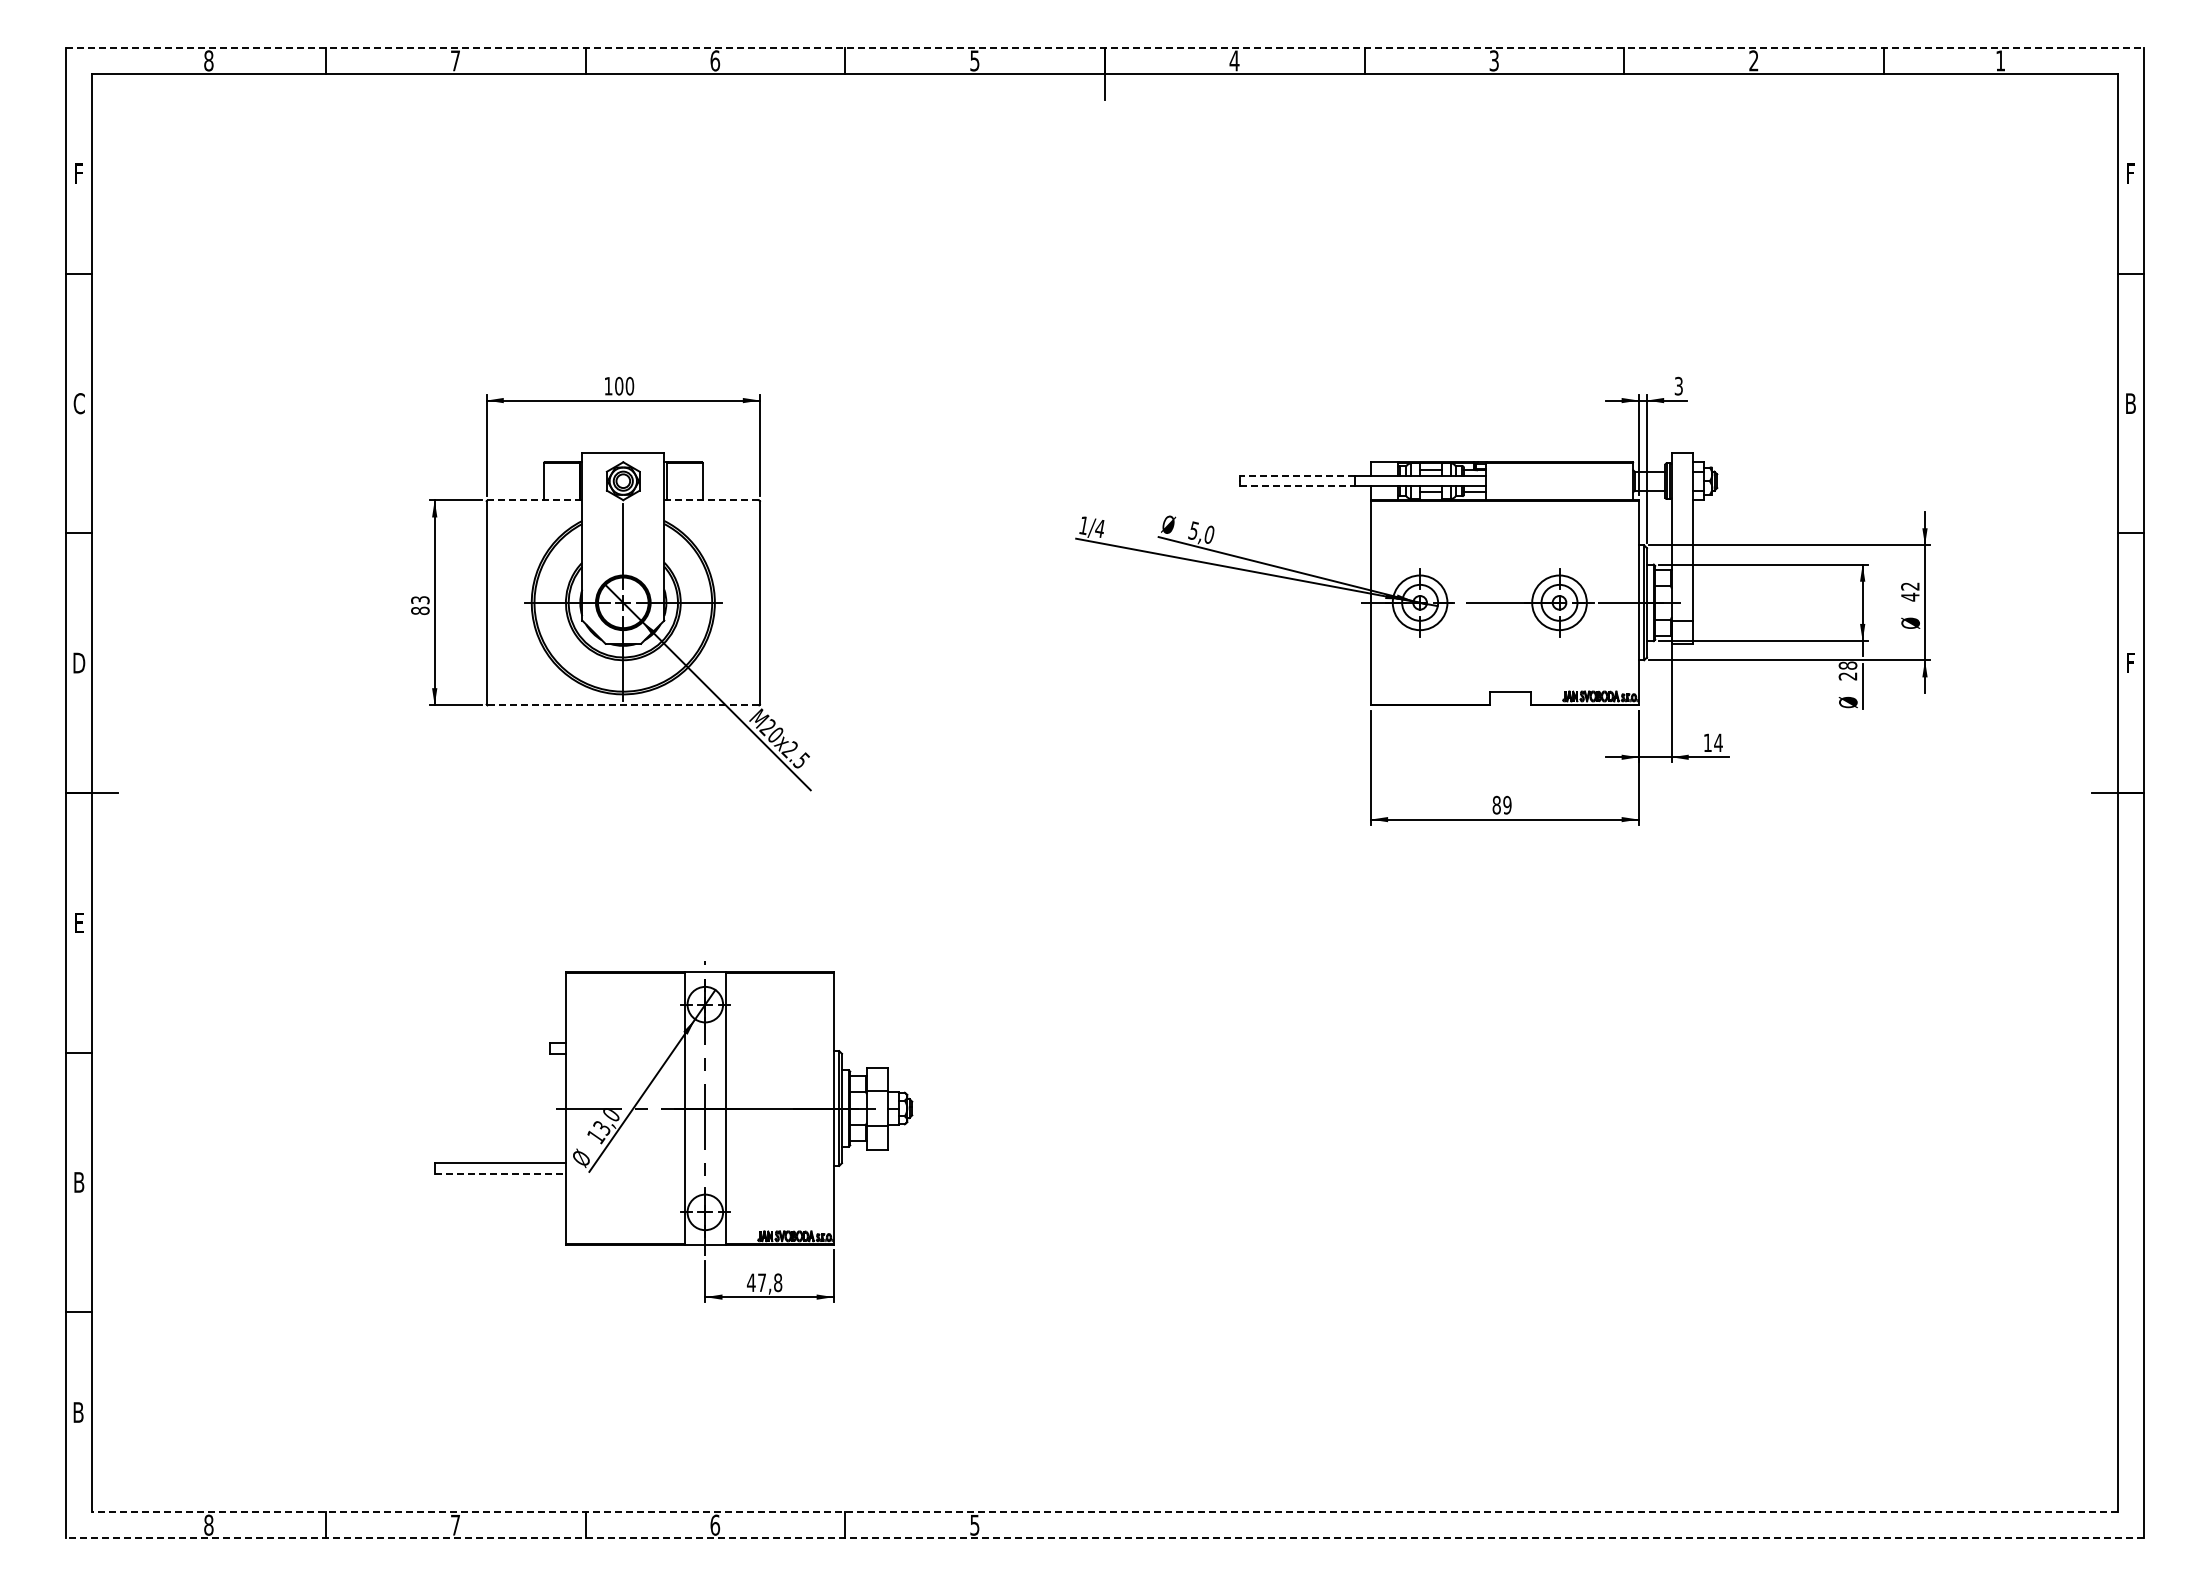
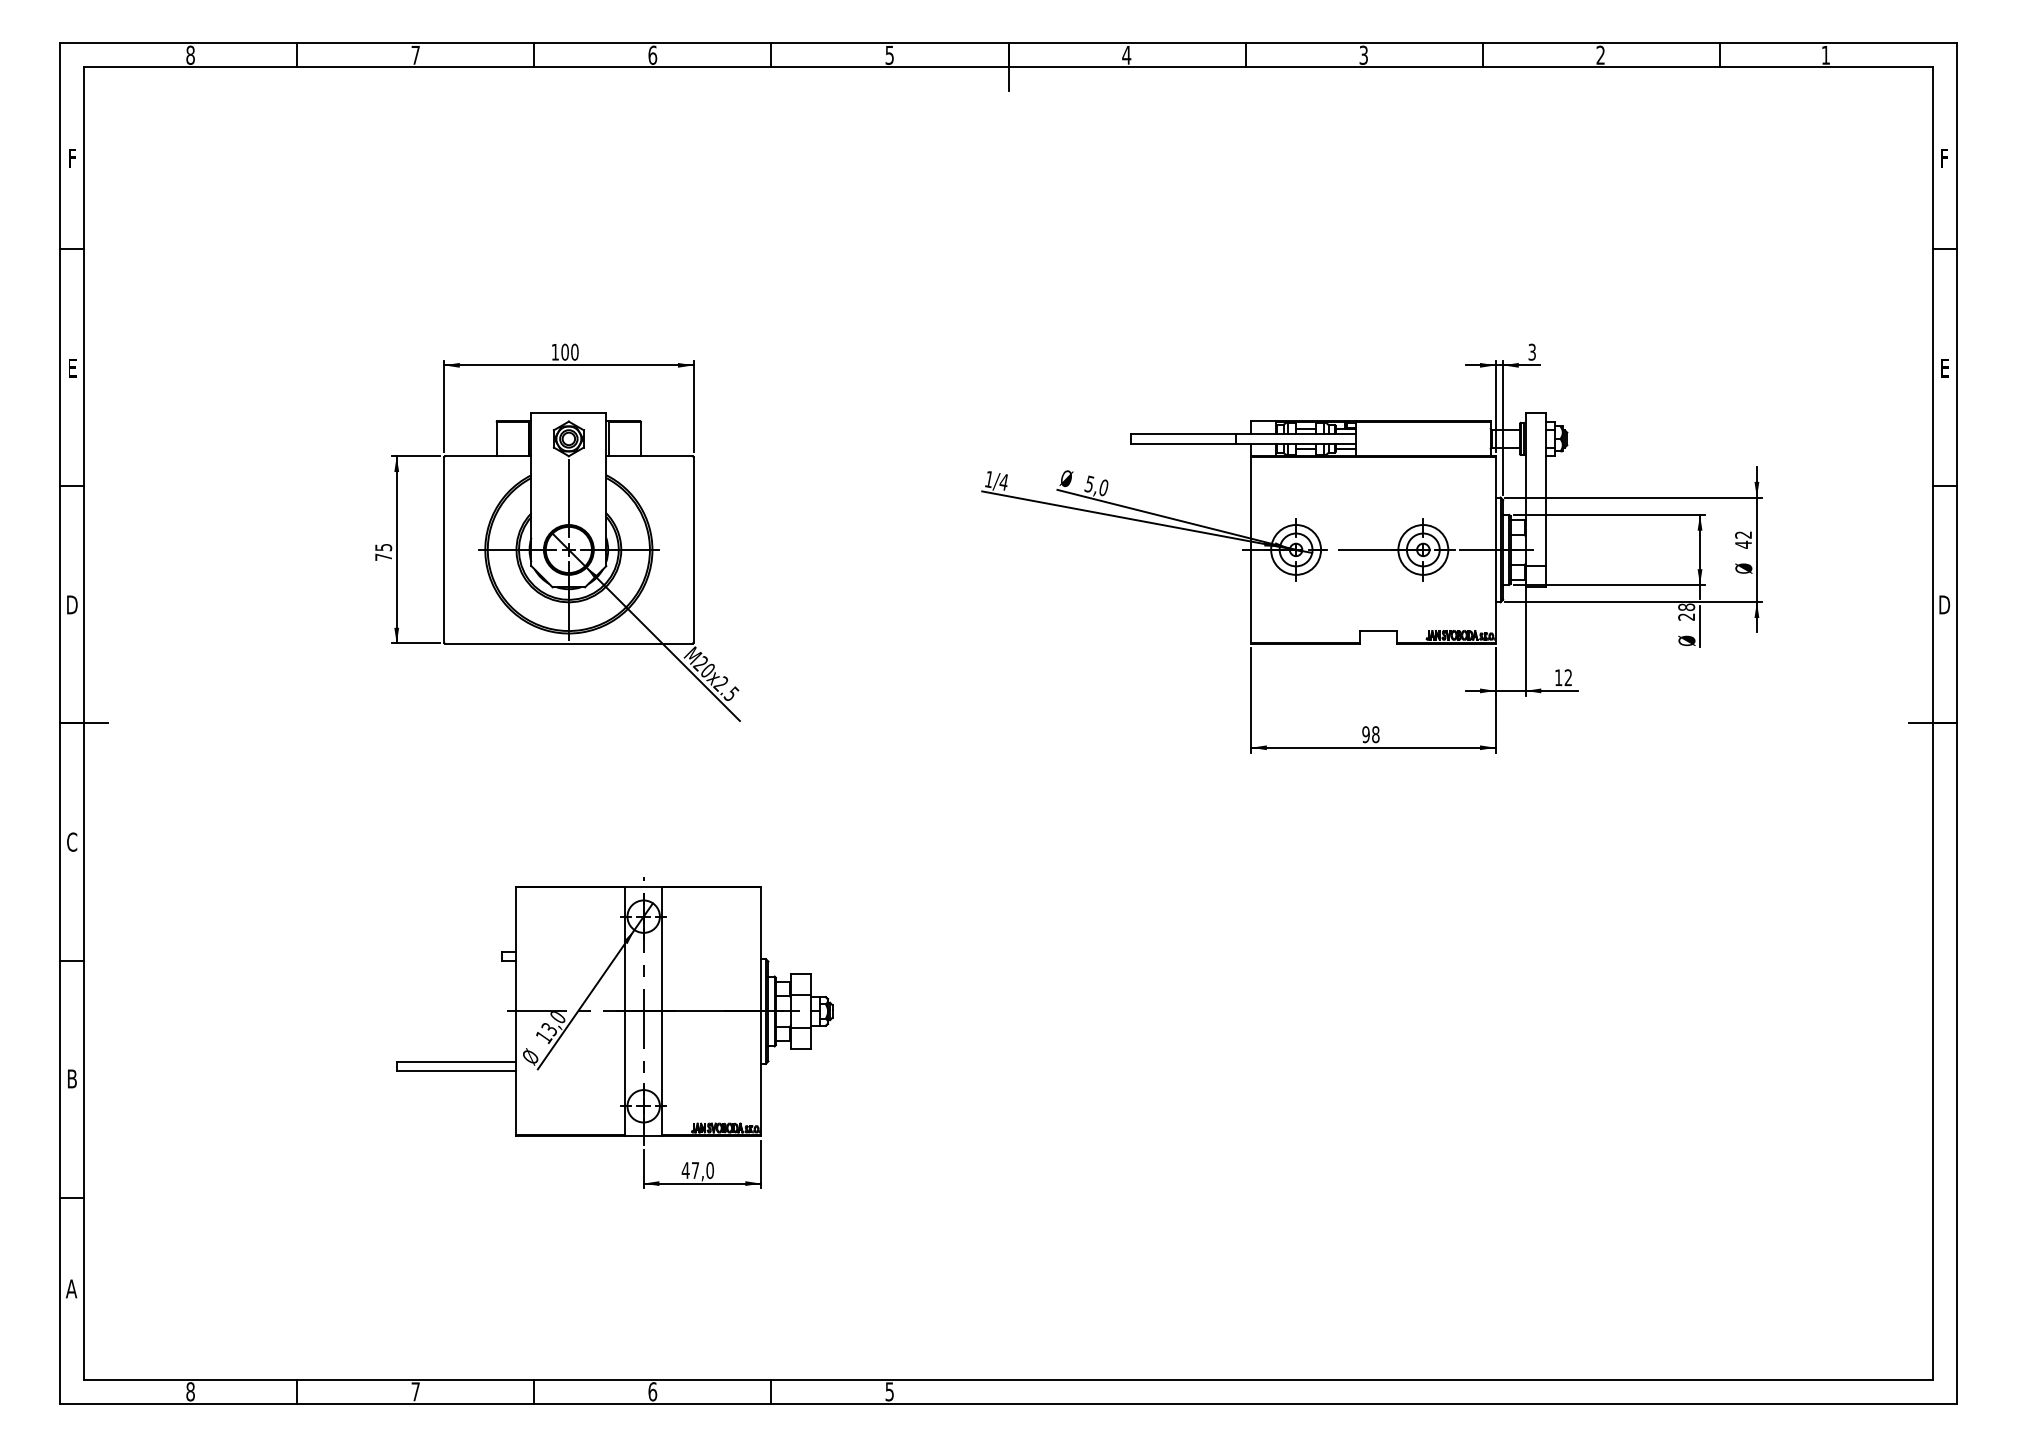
line: (1105, 47) -> (1008, 43), dashed -> solid
text: (78, 403) -> (71, 368), C -> E
text: (2130, 403) -> (1944, 368), B -> E
line: (1296, 476) -> (1183, 434), dashed -> solid
line: (1297, 486) -> (1184, 443), dashed -> solid
line: (535, 500) -> (488, 456), dashed -> solid
line: (712, 500) -> (650, 456), dashed -> solid
text: (420, 605) -> (383, 552), 83 -> 75
text: (2130, 662) -> (1944, 604), F -> D
line: (623, 705) -> (569, 643), dashed -> solid
text: (1718, 742) -> (1568, 677), 14 -> 12
text: (1501, 805) -> (1370, 734), 89 -> 98
text: (78, 922) -> (71, 841), E -> C
line: (500, 1173) -> (456, 1070), dashed -> solid
text: (778, 1282) -> (710, 1170), 47,8 -> 47,0
text: (78, 1412) -> (71, 1288), B -> A
line: (1105, 1512) -> (1008, 1380), dashed -> solid
line: (1104, 1538) -> (1008, 1403), dashed -> solid

